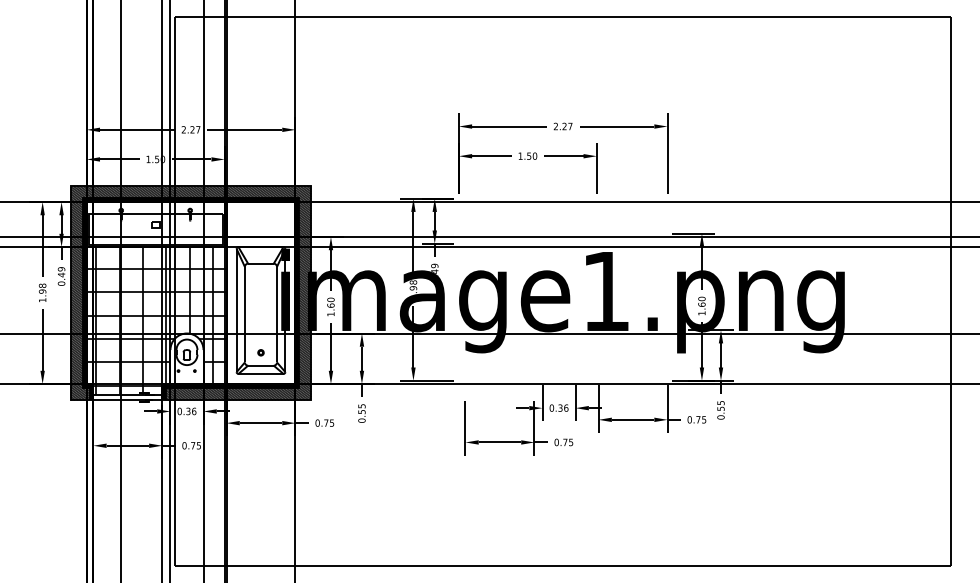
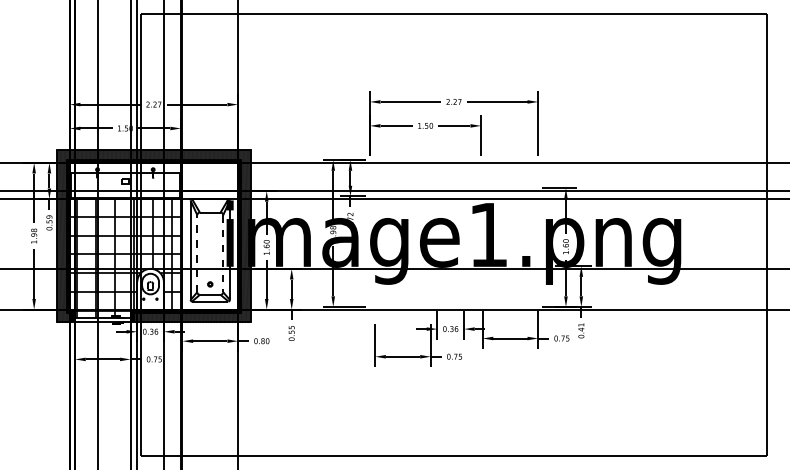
text: (434, 268) -> (350, 216), 0.49 -> 0.72
text: (61, 274) -> (49, 221), 0.49 -> 0.59
line: (244, 314) -> (196, 253), solid -> dashed
line: (277, 314) -> (223, 253), solid -> dashed
text: (720, 406) -> (580, 327), 0.55 -> 0.41
text: (329, 422) -> (265, 340), 0.75 -> 0.80

